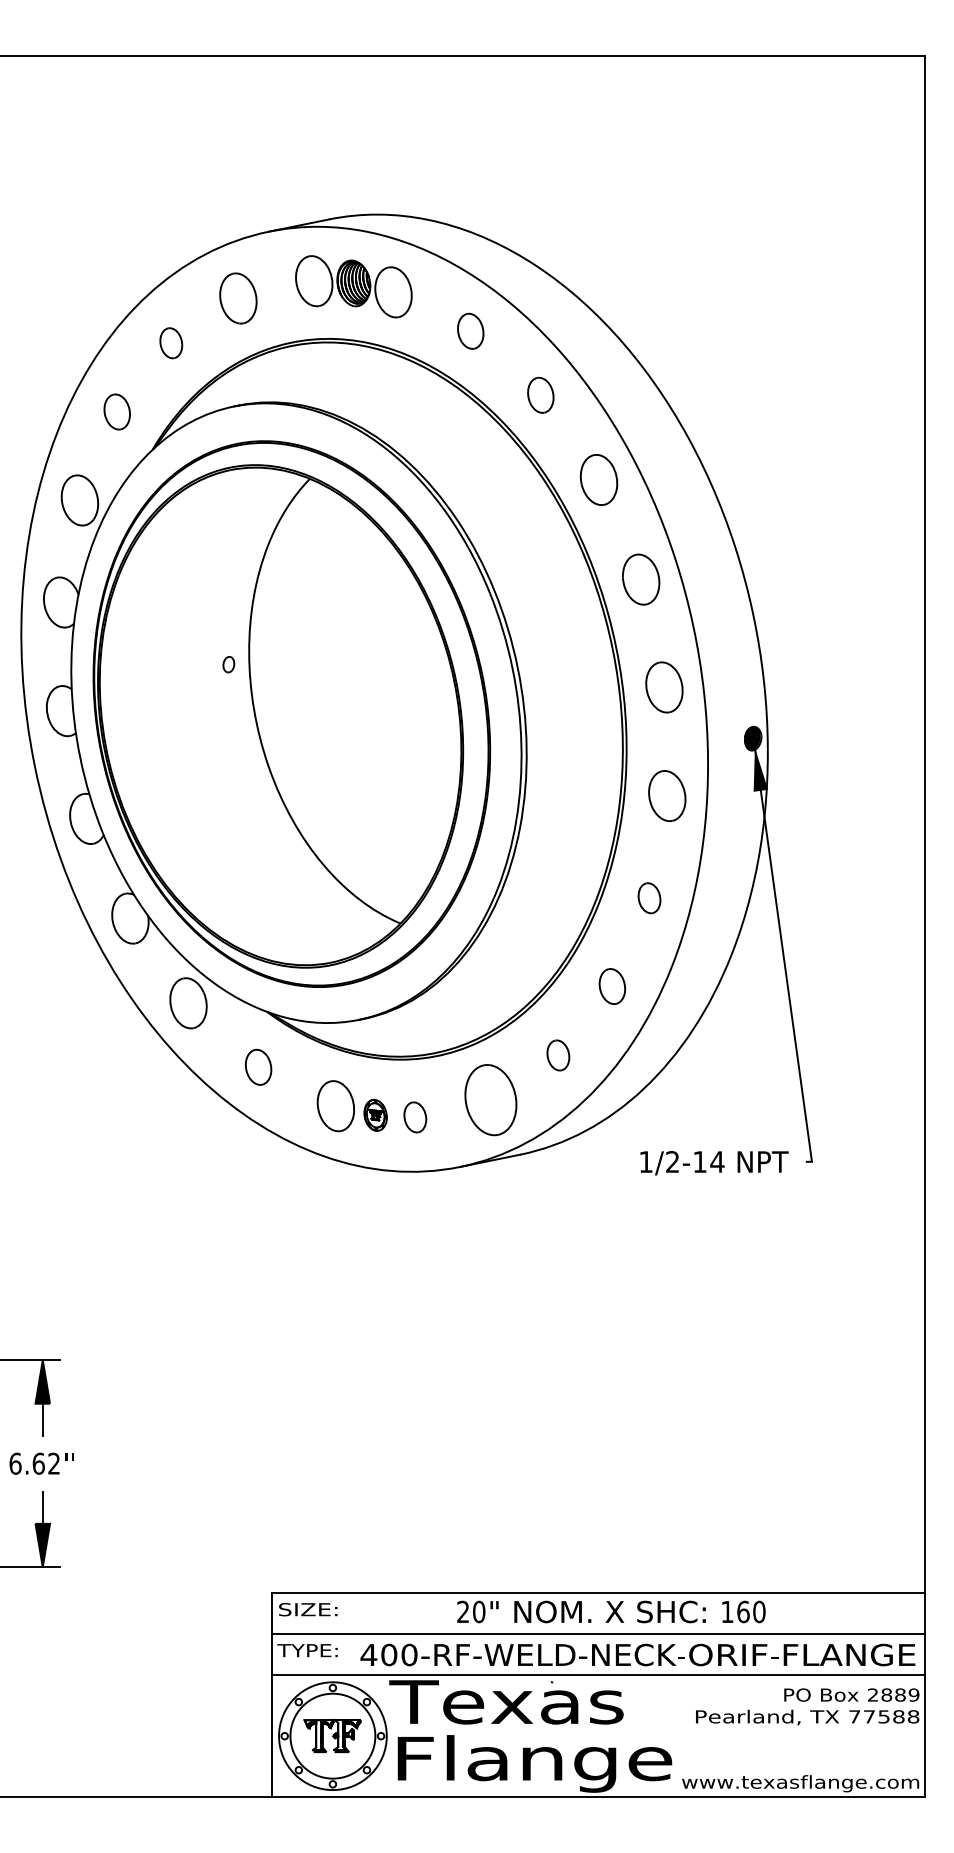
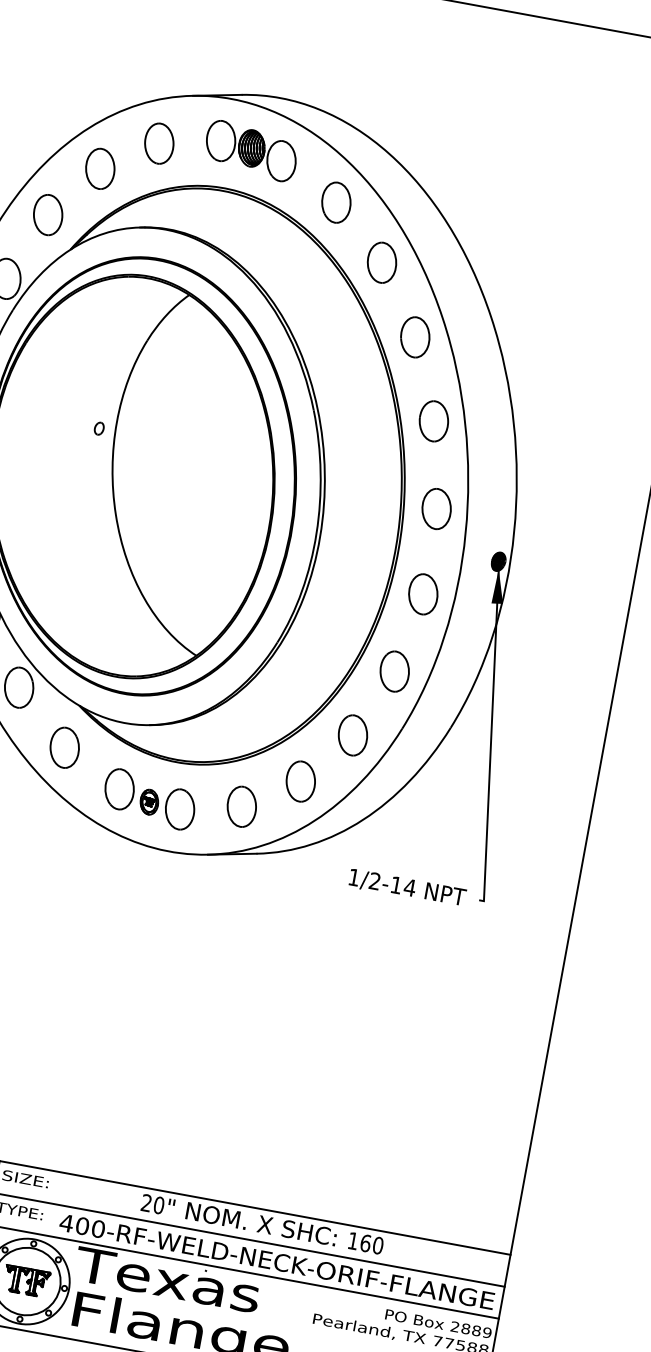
part: (470, 331) -> (336, 202), size x1.43
part: (171, 343) -> (100, 169), size x1.67
part: (540, 395) -> (381, 262), size x1.43
part: (117, 411) -> (48, 214), size x1.43
part: (649, 898) -> (394, 671), size x1.67
part: (612, 986) -> (353, 735), size x1.43
part: (558, 1055) -> (300, 781), size x1.67
part: (258, 1067) -> (64, 747), size x1.43
part: (491, 1099) -> (242, 806), size x0.71
part: (415, 1117) -> (180, 809), size x1.67

